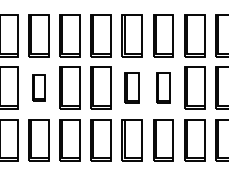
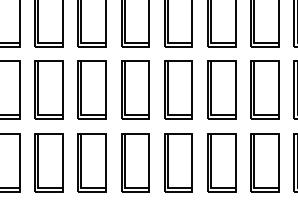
part: (38, 87) -> (48, 89), size x1.67
part: (131, 87) -> (177, 89), size x1.43
part: (163, 87) -> (221, 89), size x1.43

